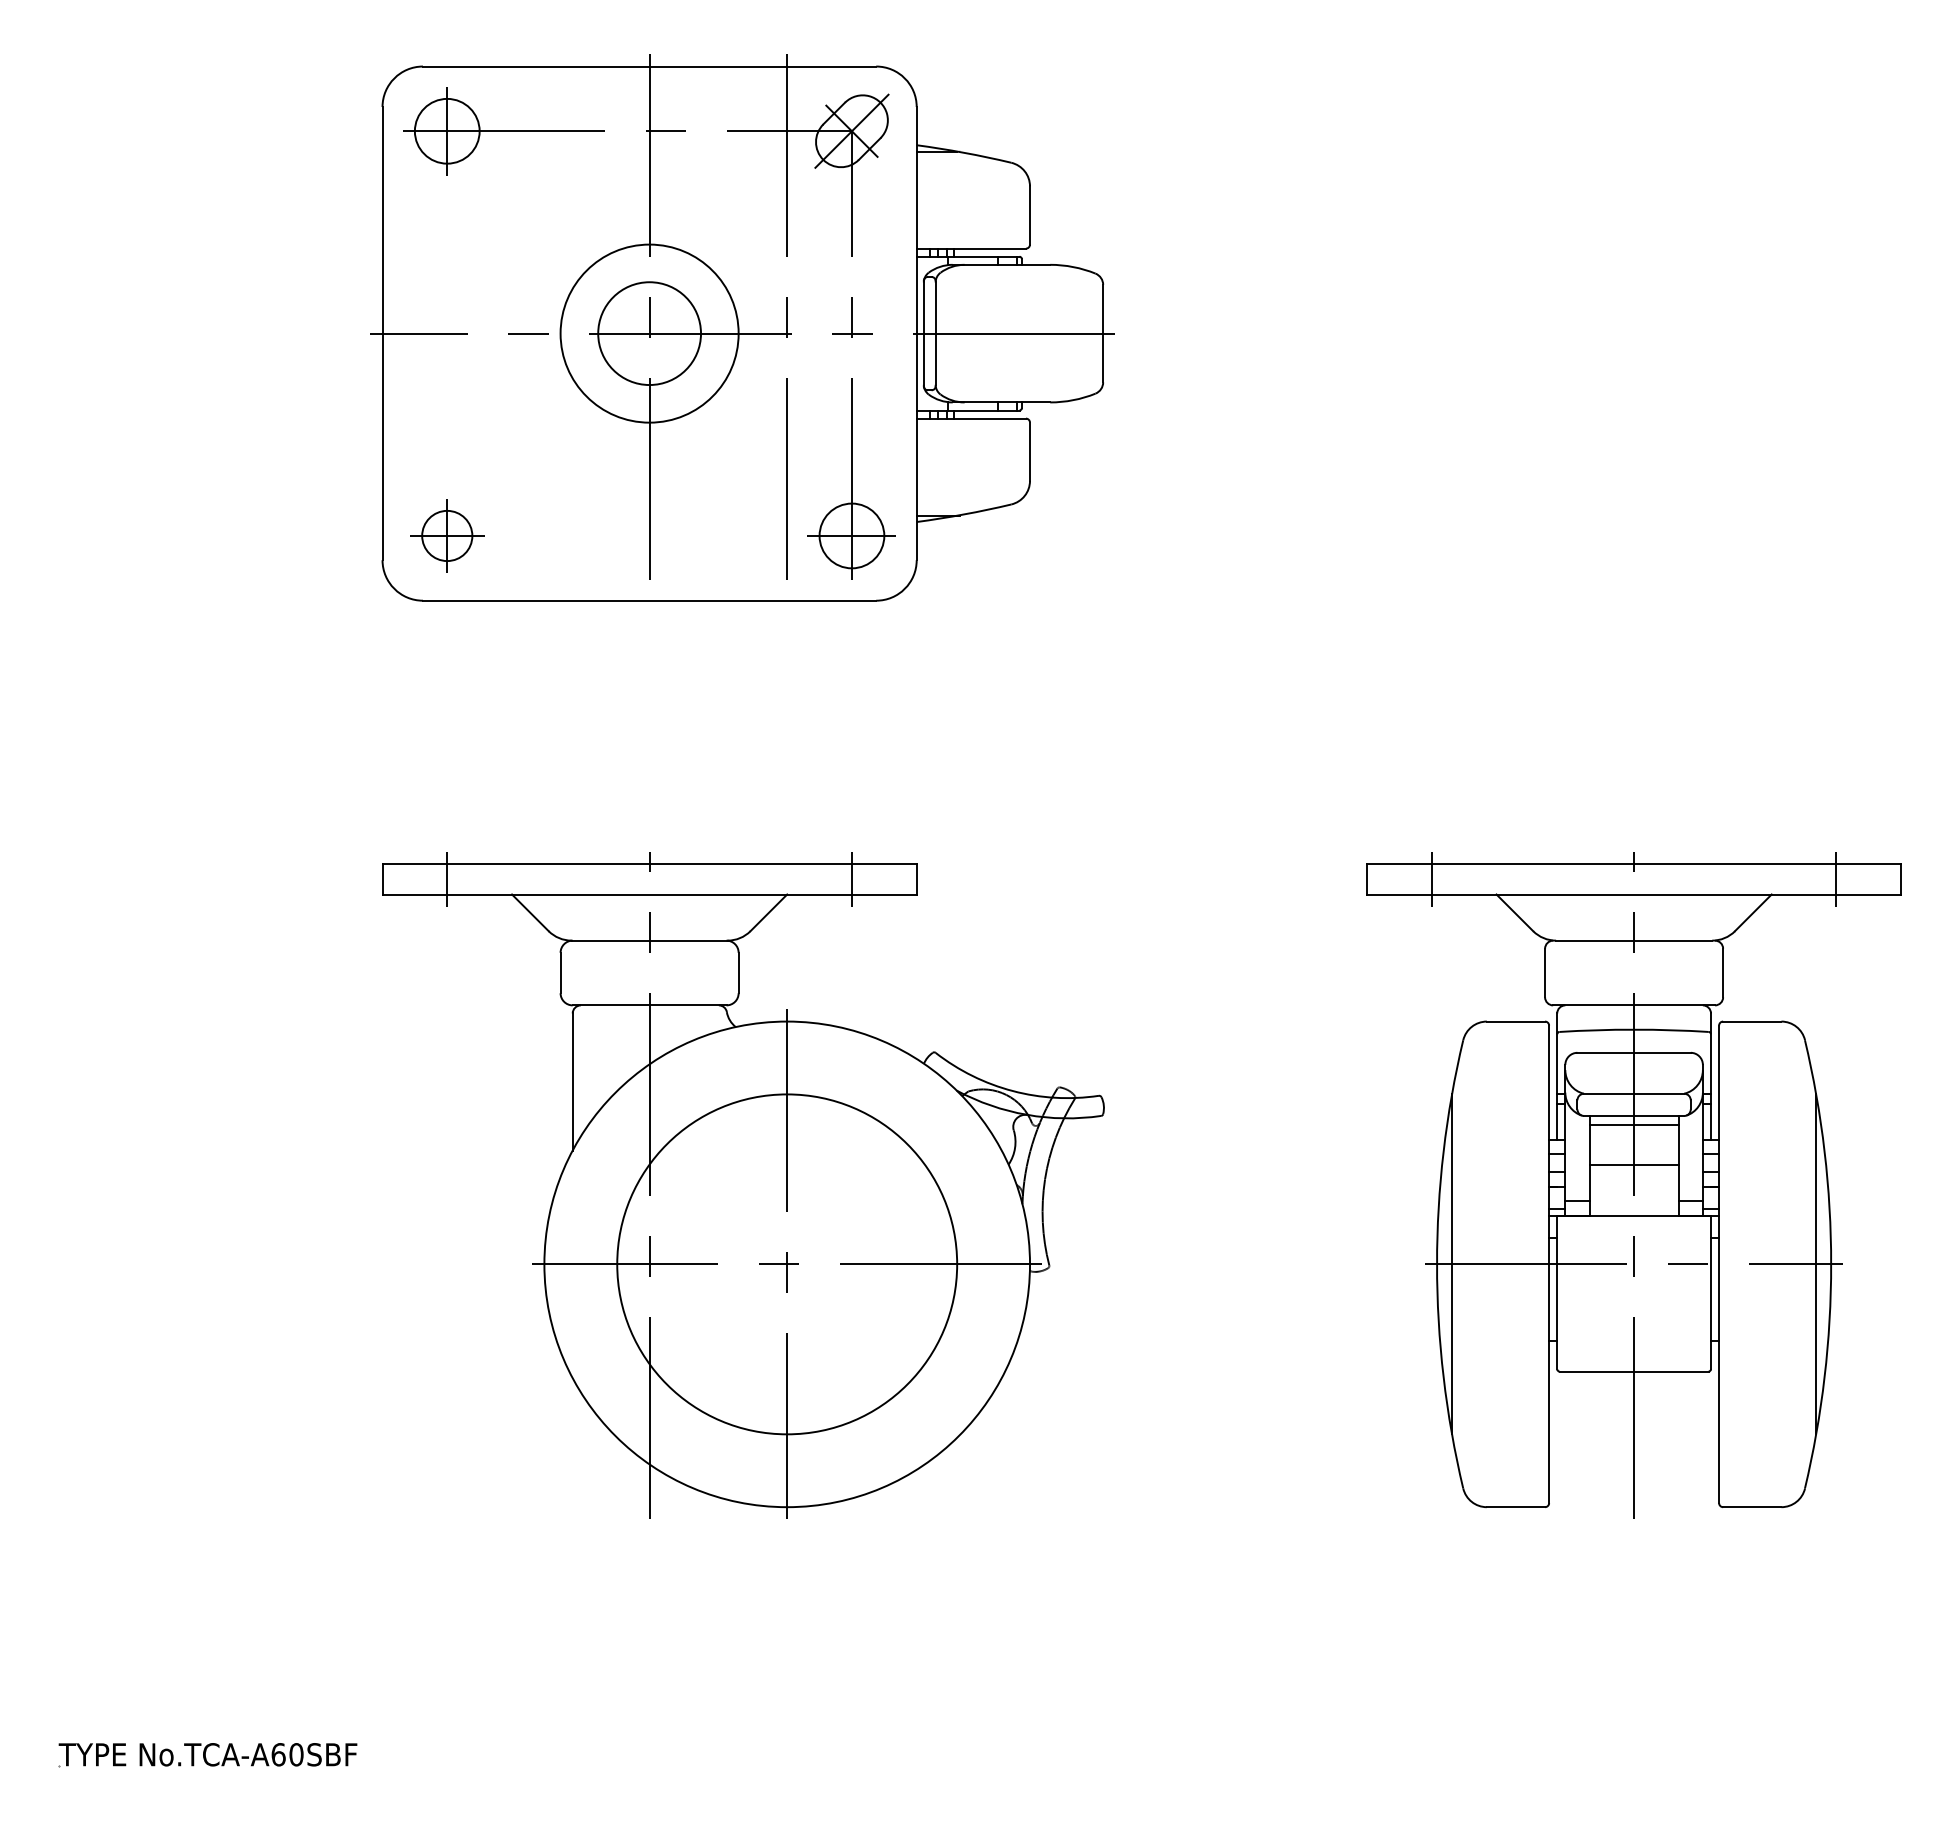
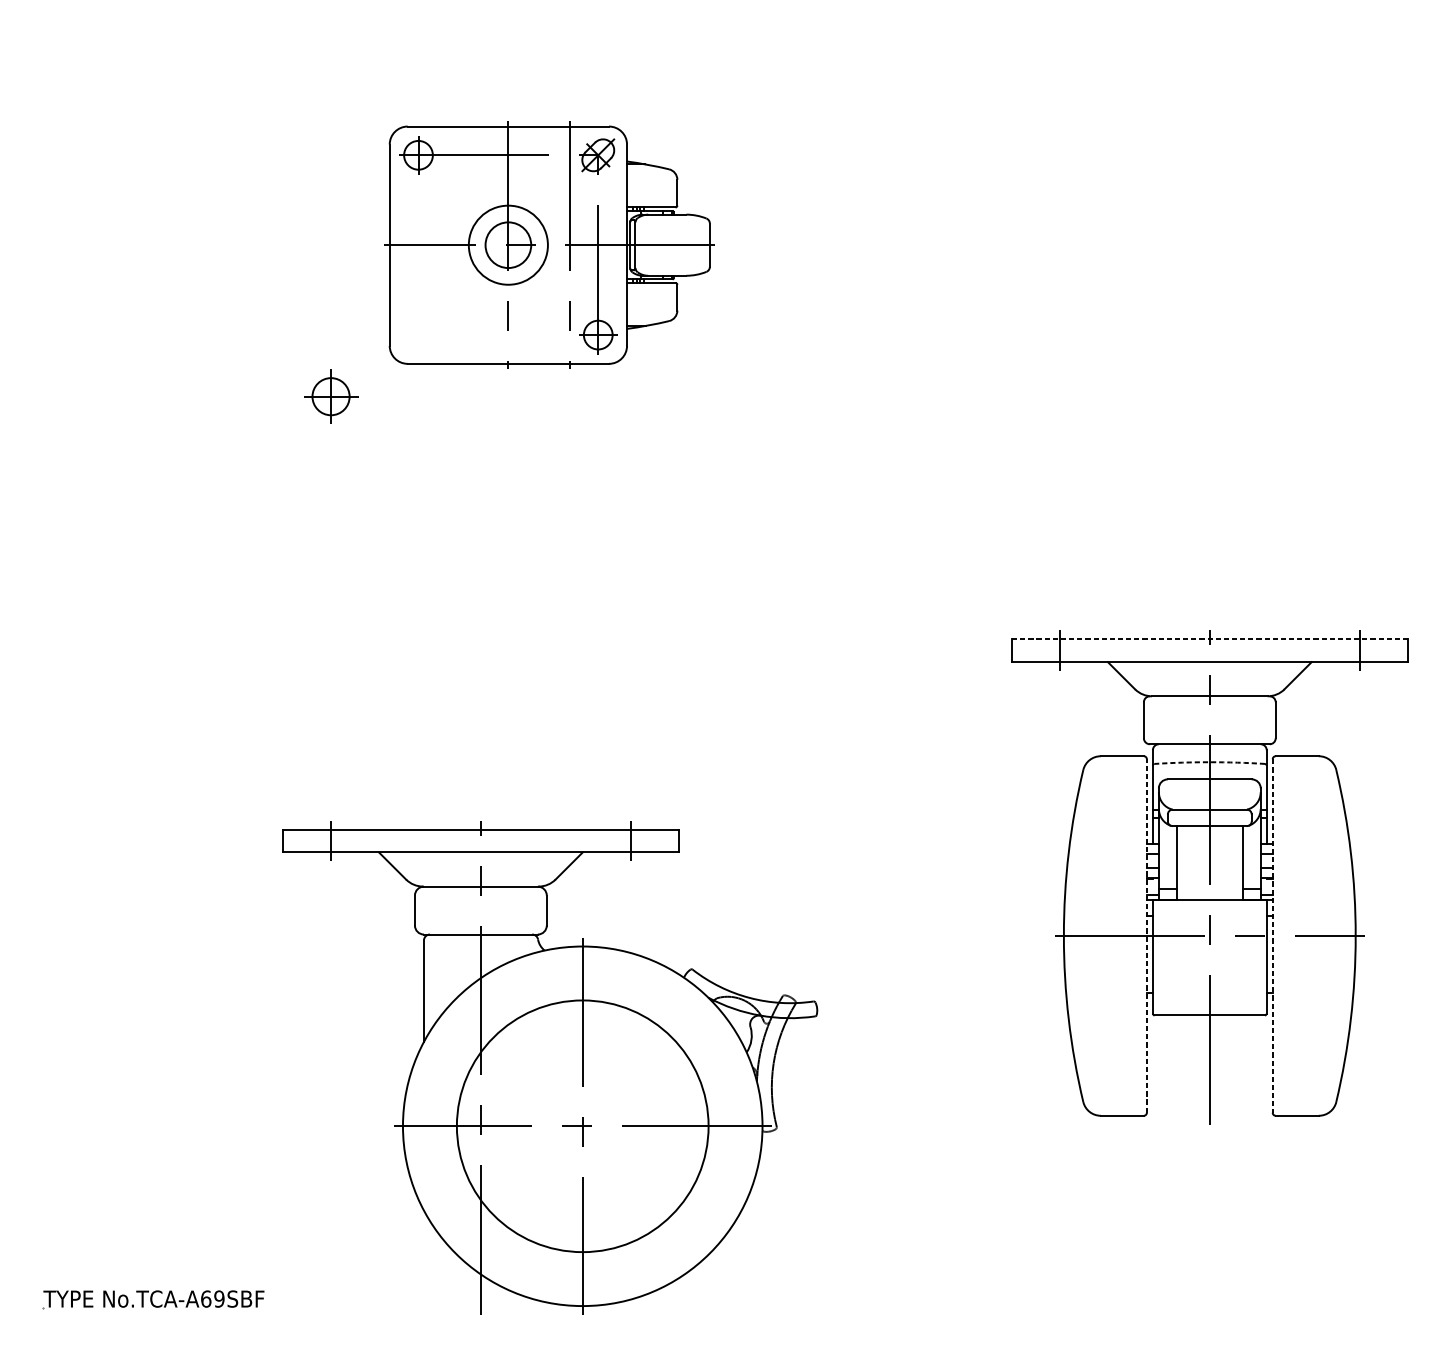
part: (742, 327) -> (549, 242), size x0.6
line: (1634, 863) -> (1210, 639), solid -> dashed
arc: (1634, 1029) -> (1210, 762), solid -> dashed
line: (1633, 1125) -> (1209, 833), removed
line: (1633, 1164) -> (1209, 862), removed
part: (743, 1185) -> (550, 1067), moved
line: (1452, 1264) -> (1075, 936), removed
line: (1549, 1264) -> (1147, 936), solid -> dashed
line: (1719, 1264) -> (1273, 936), solid -> dashed
line: (1816, 1264) -> (1344, 936), removed
text: (296, 1754) -> (219, 1298), No.TCA-A60SBF -> No.TCA-A69SBF

